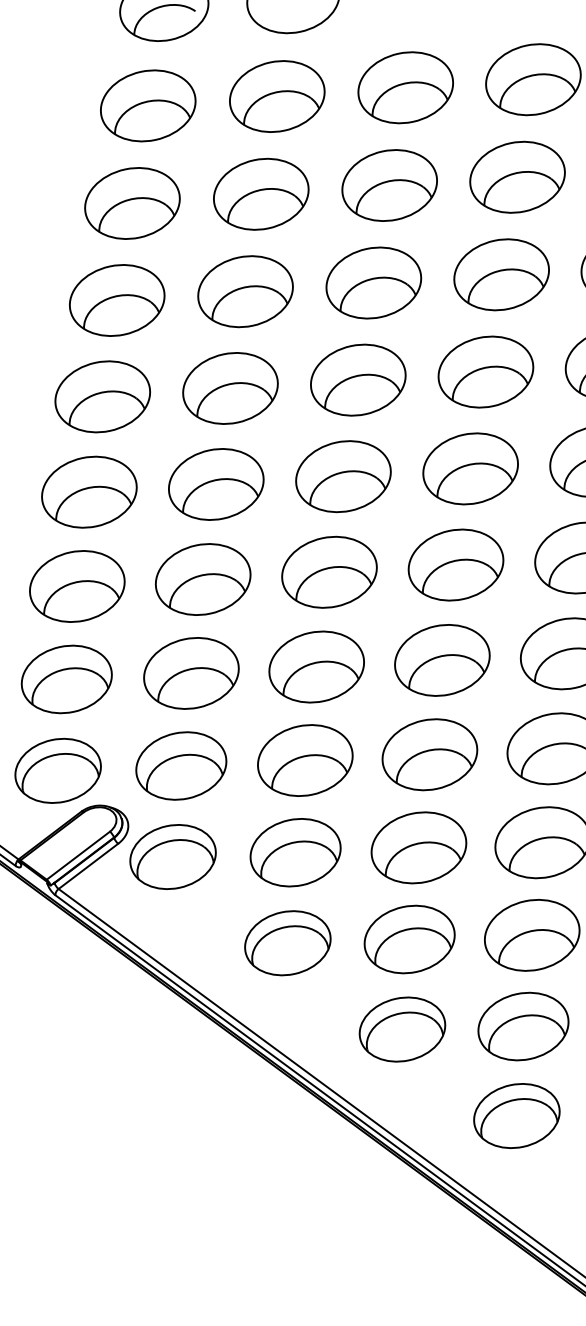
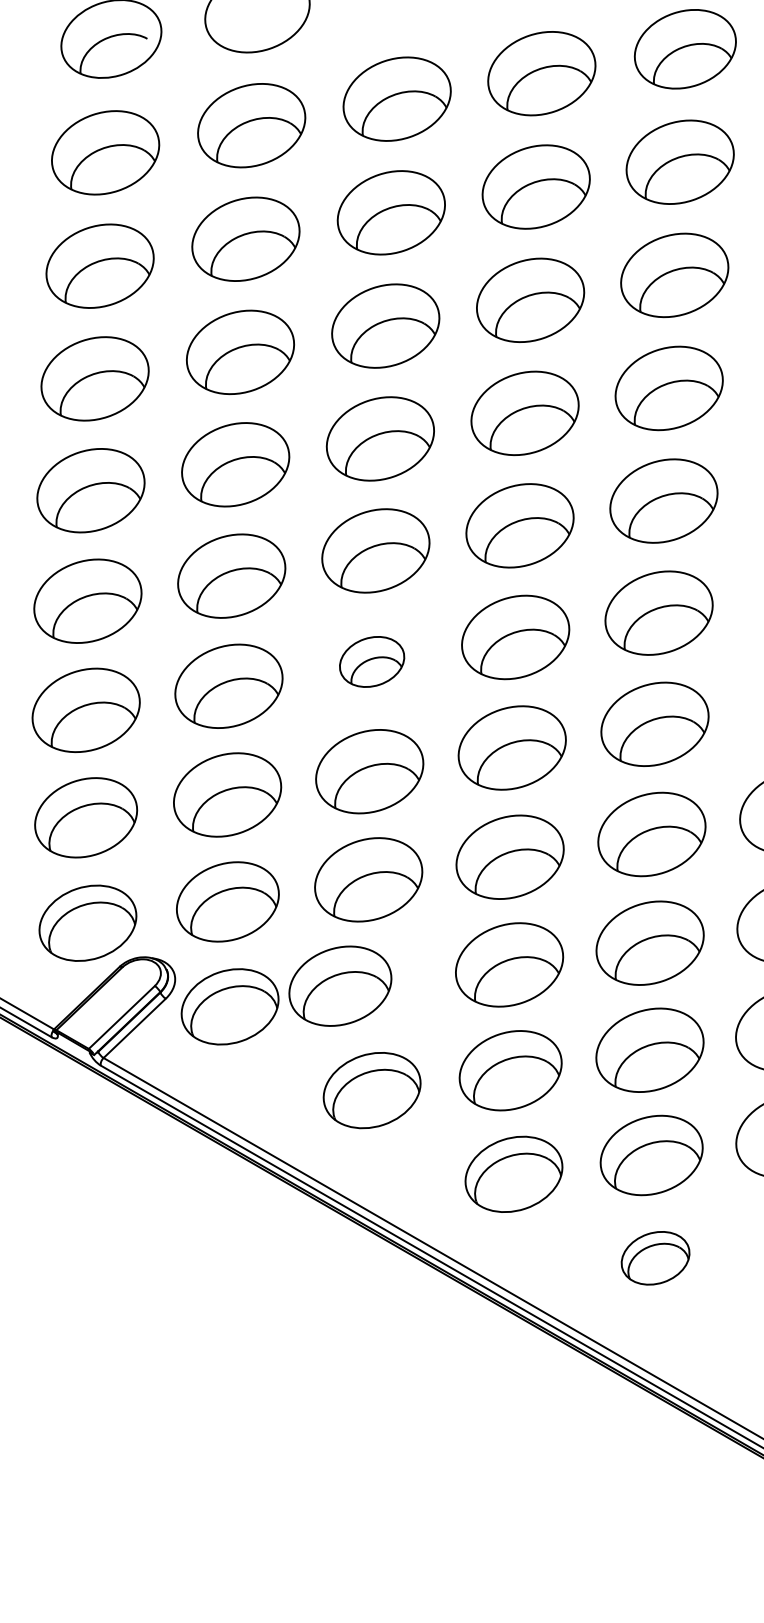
part: (328, 571) -> (371, 661), size x0.6
part: (295, 852) -> (340, 985), moved
part: (516, 1115) -> (655, 1257), size x0.7

